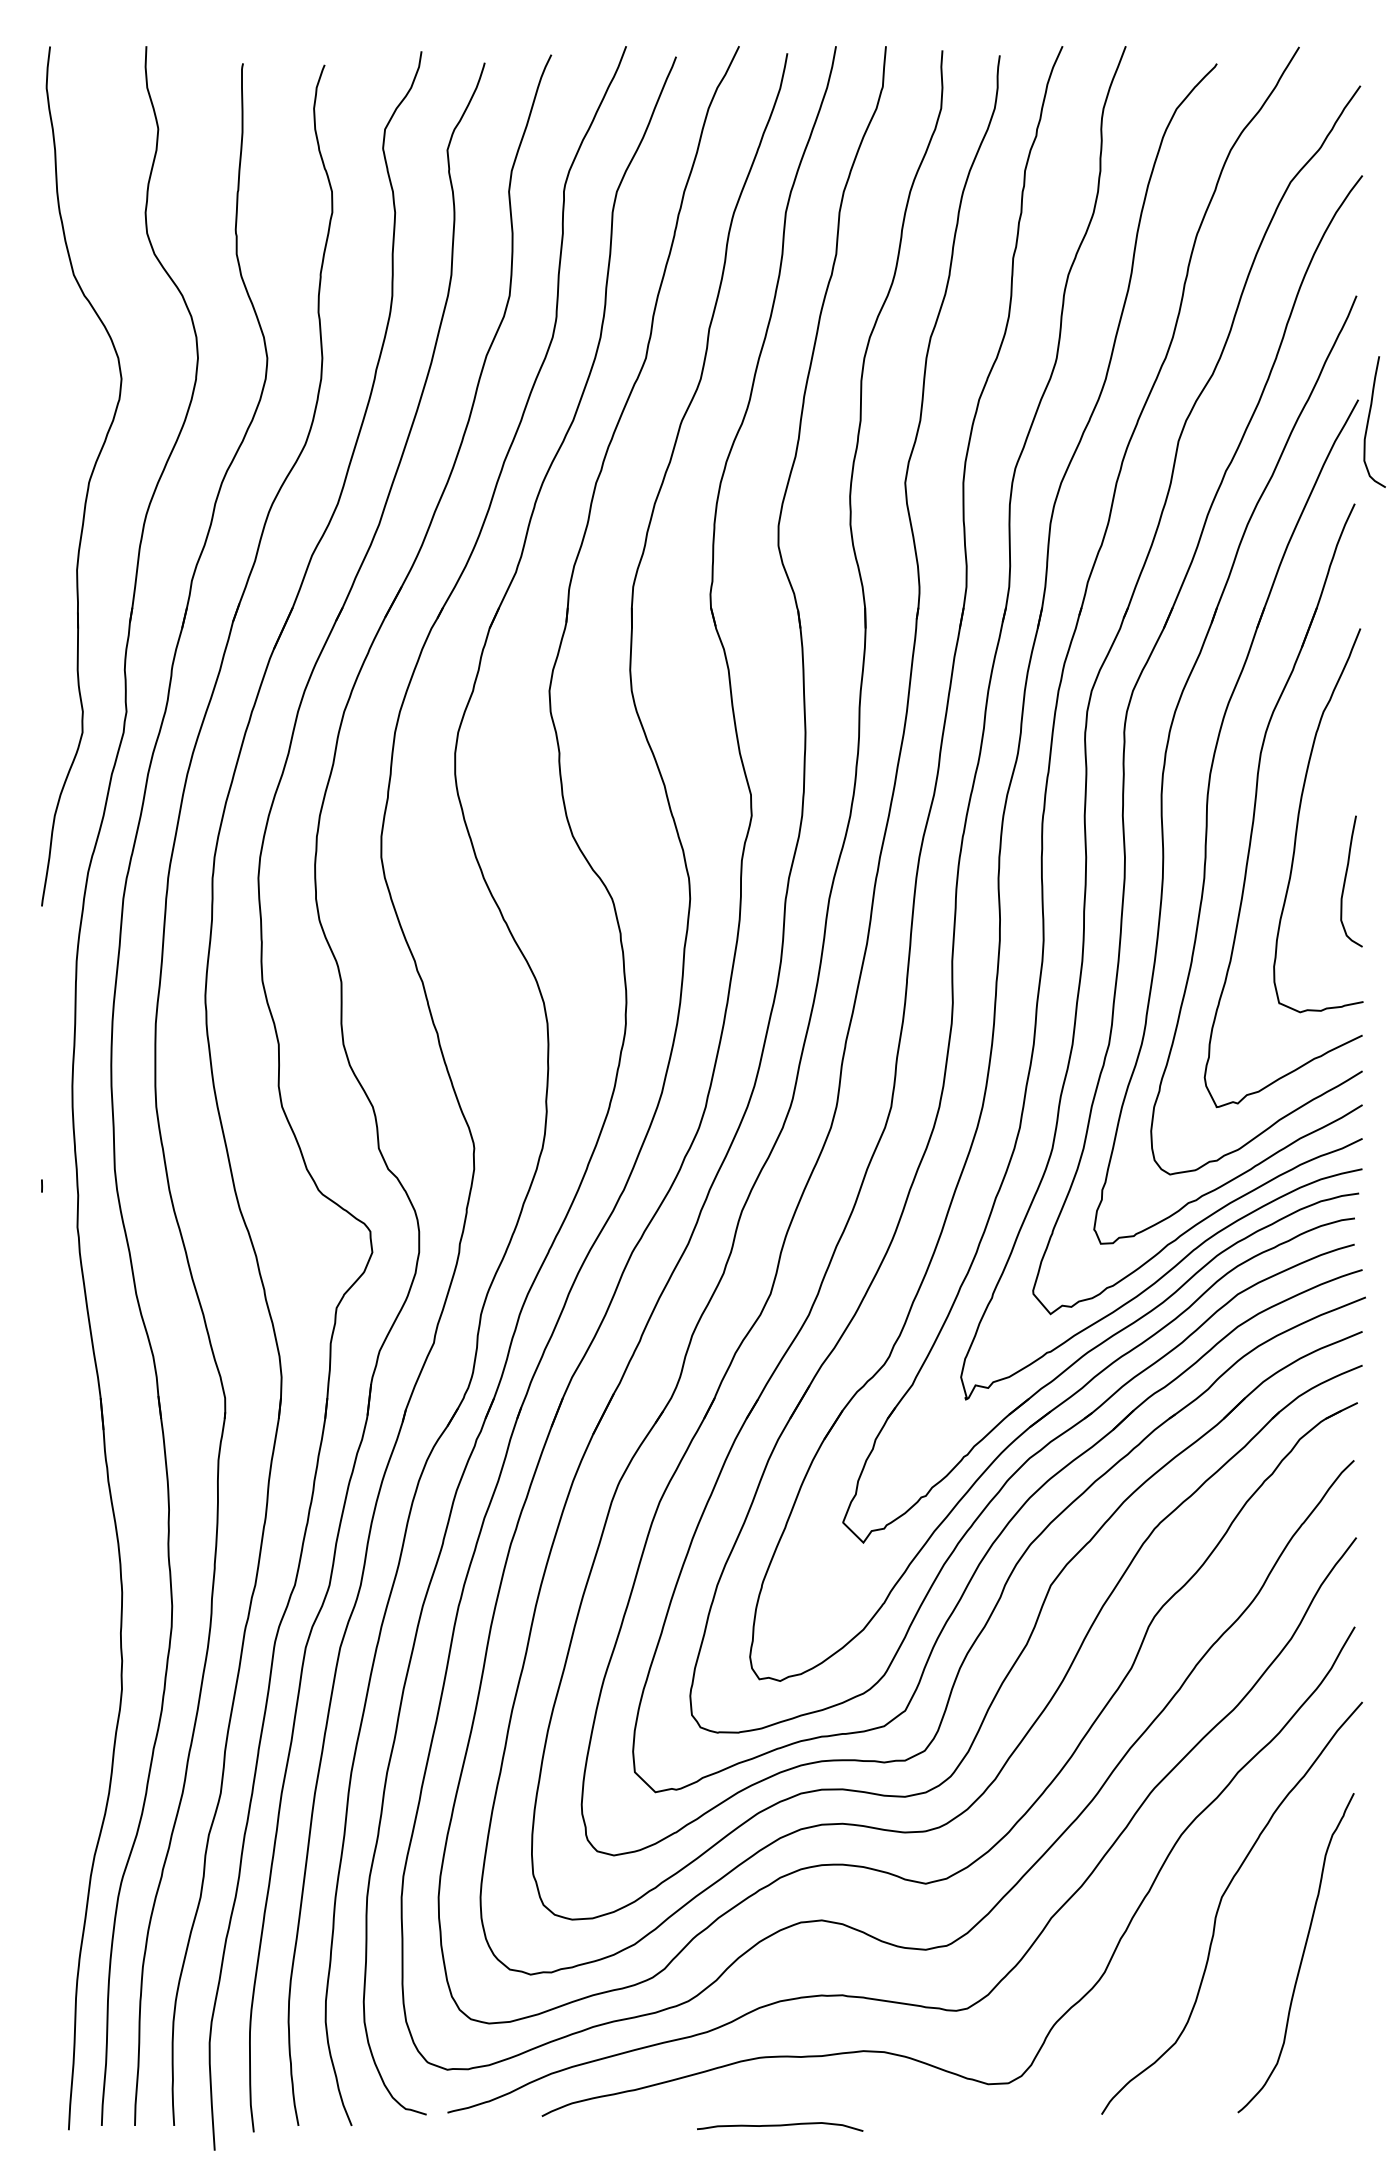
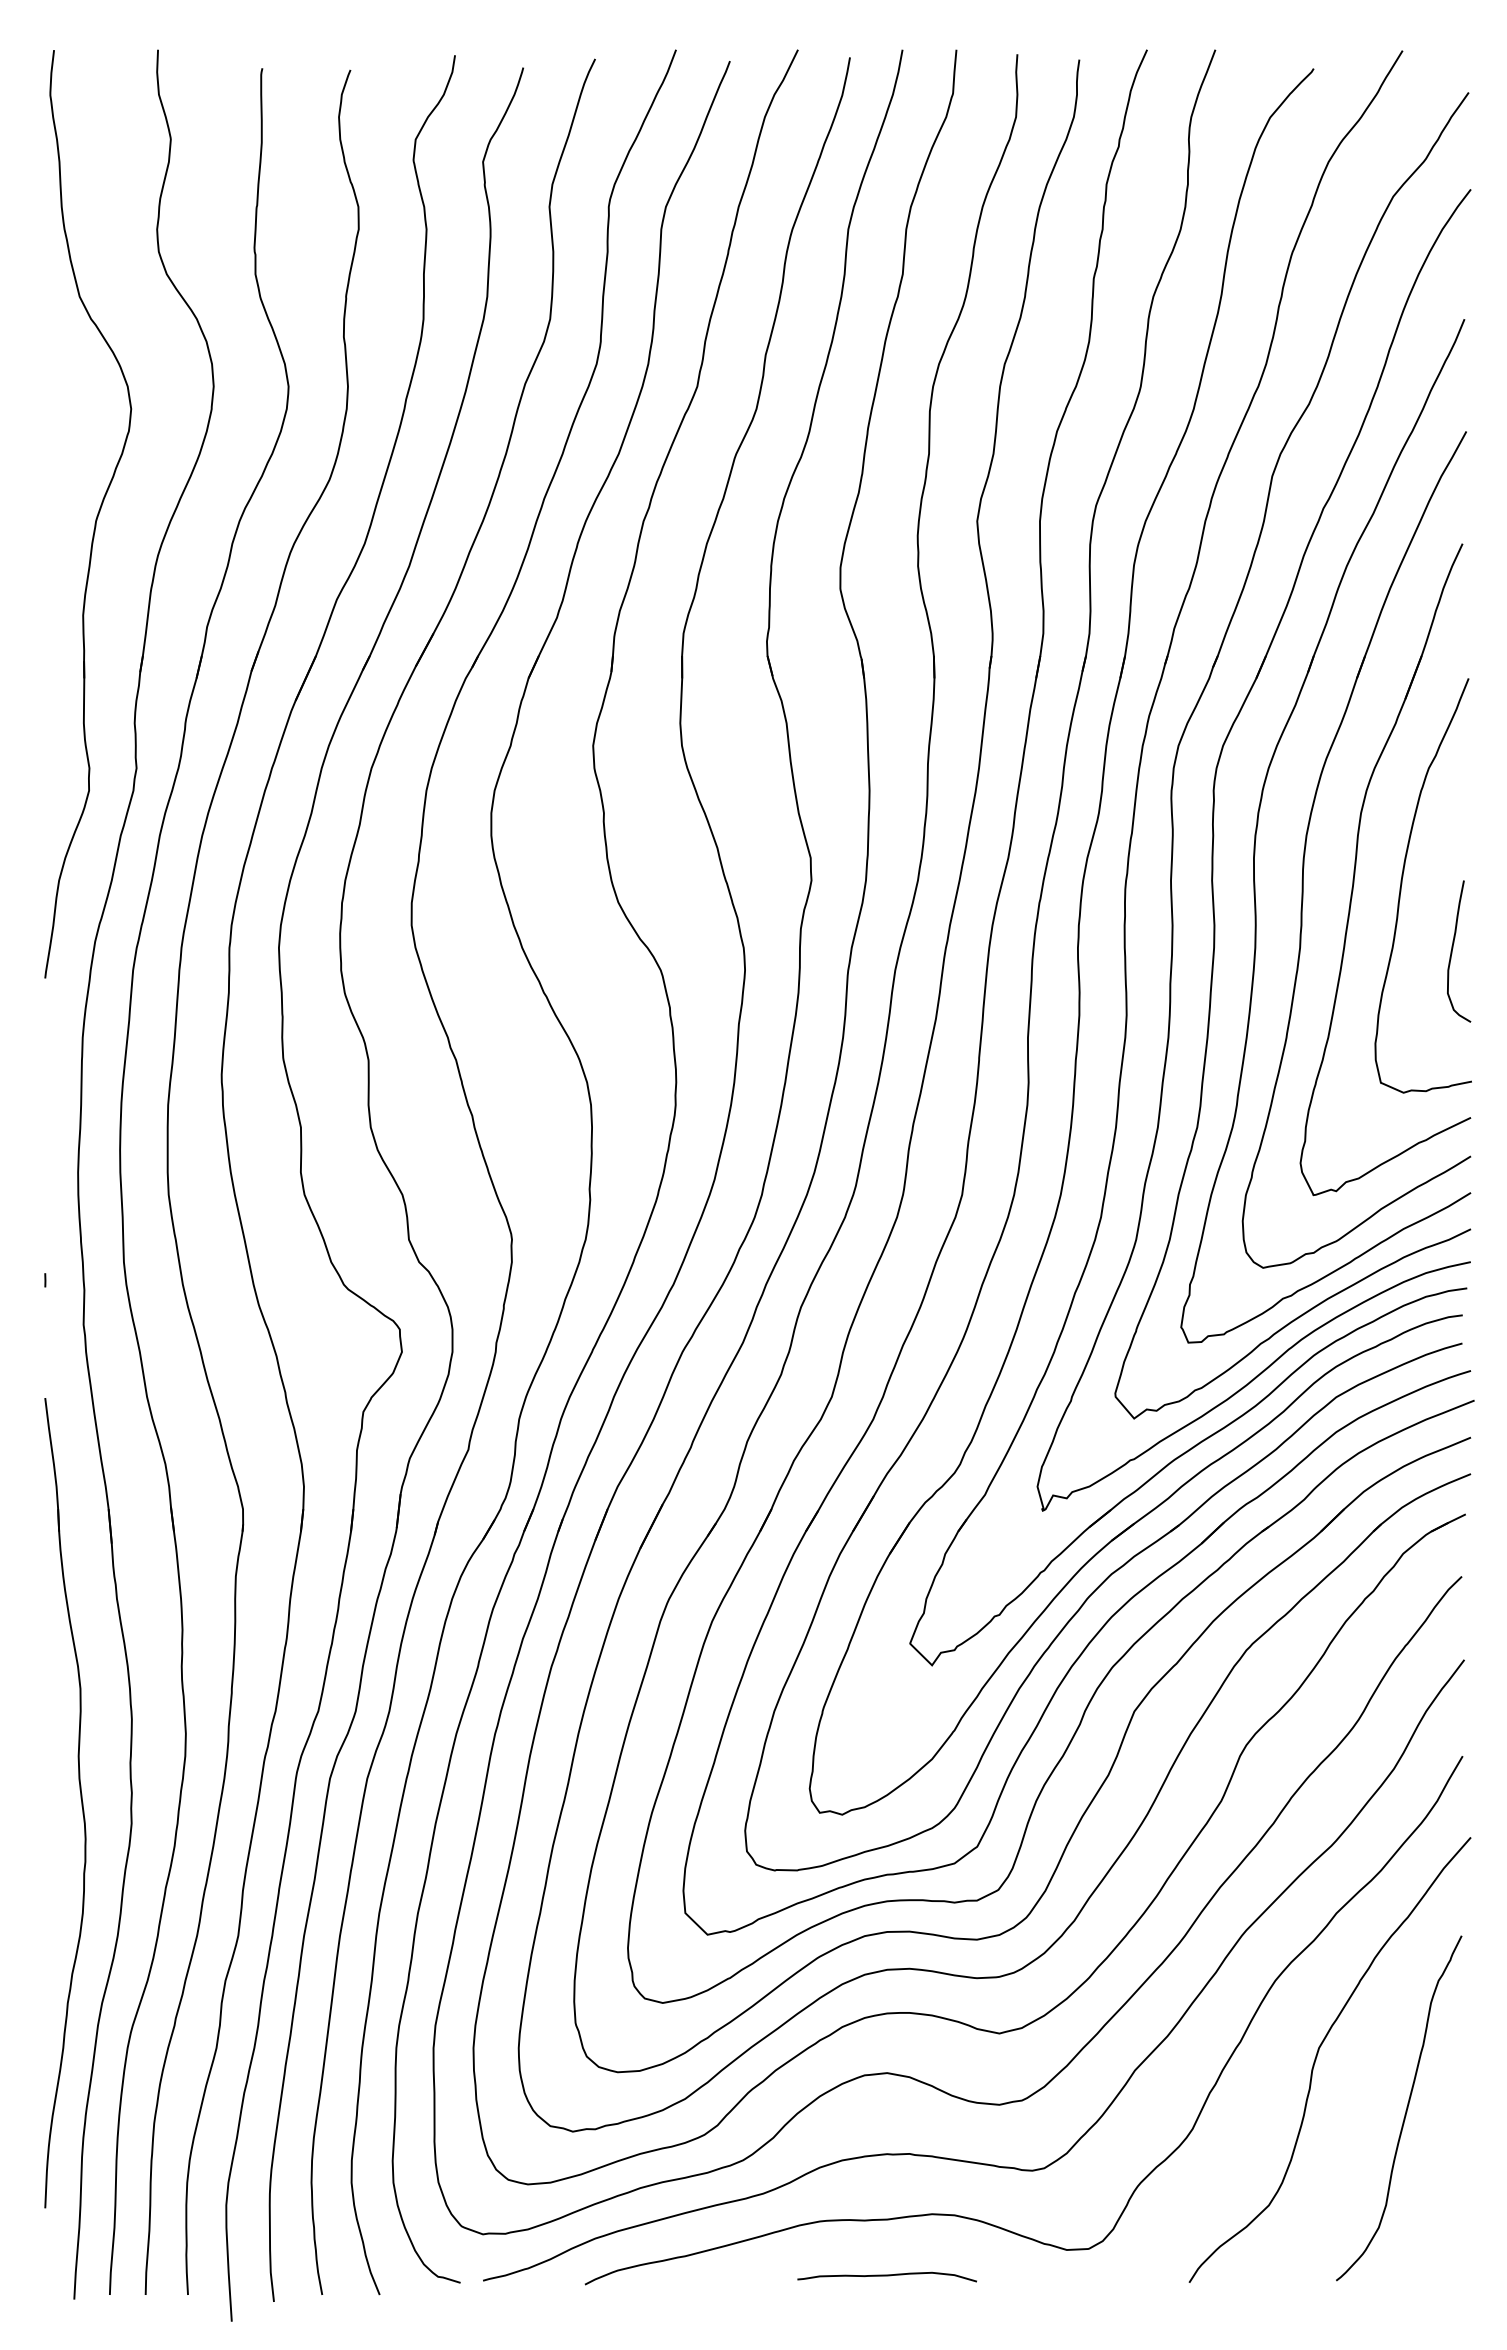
curve: (1369, 419) -> (1478, 452), removed
part: (74, 1666) -> (80, 1798), added
curve: (779, 2126) -> (886, 2276), moved

